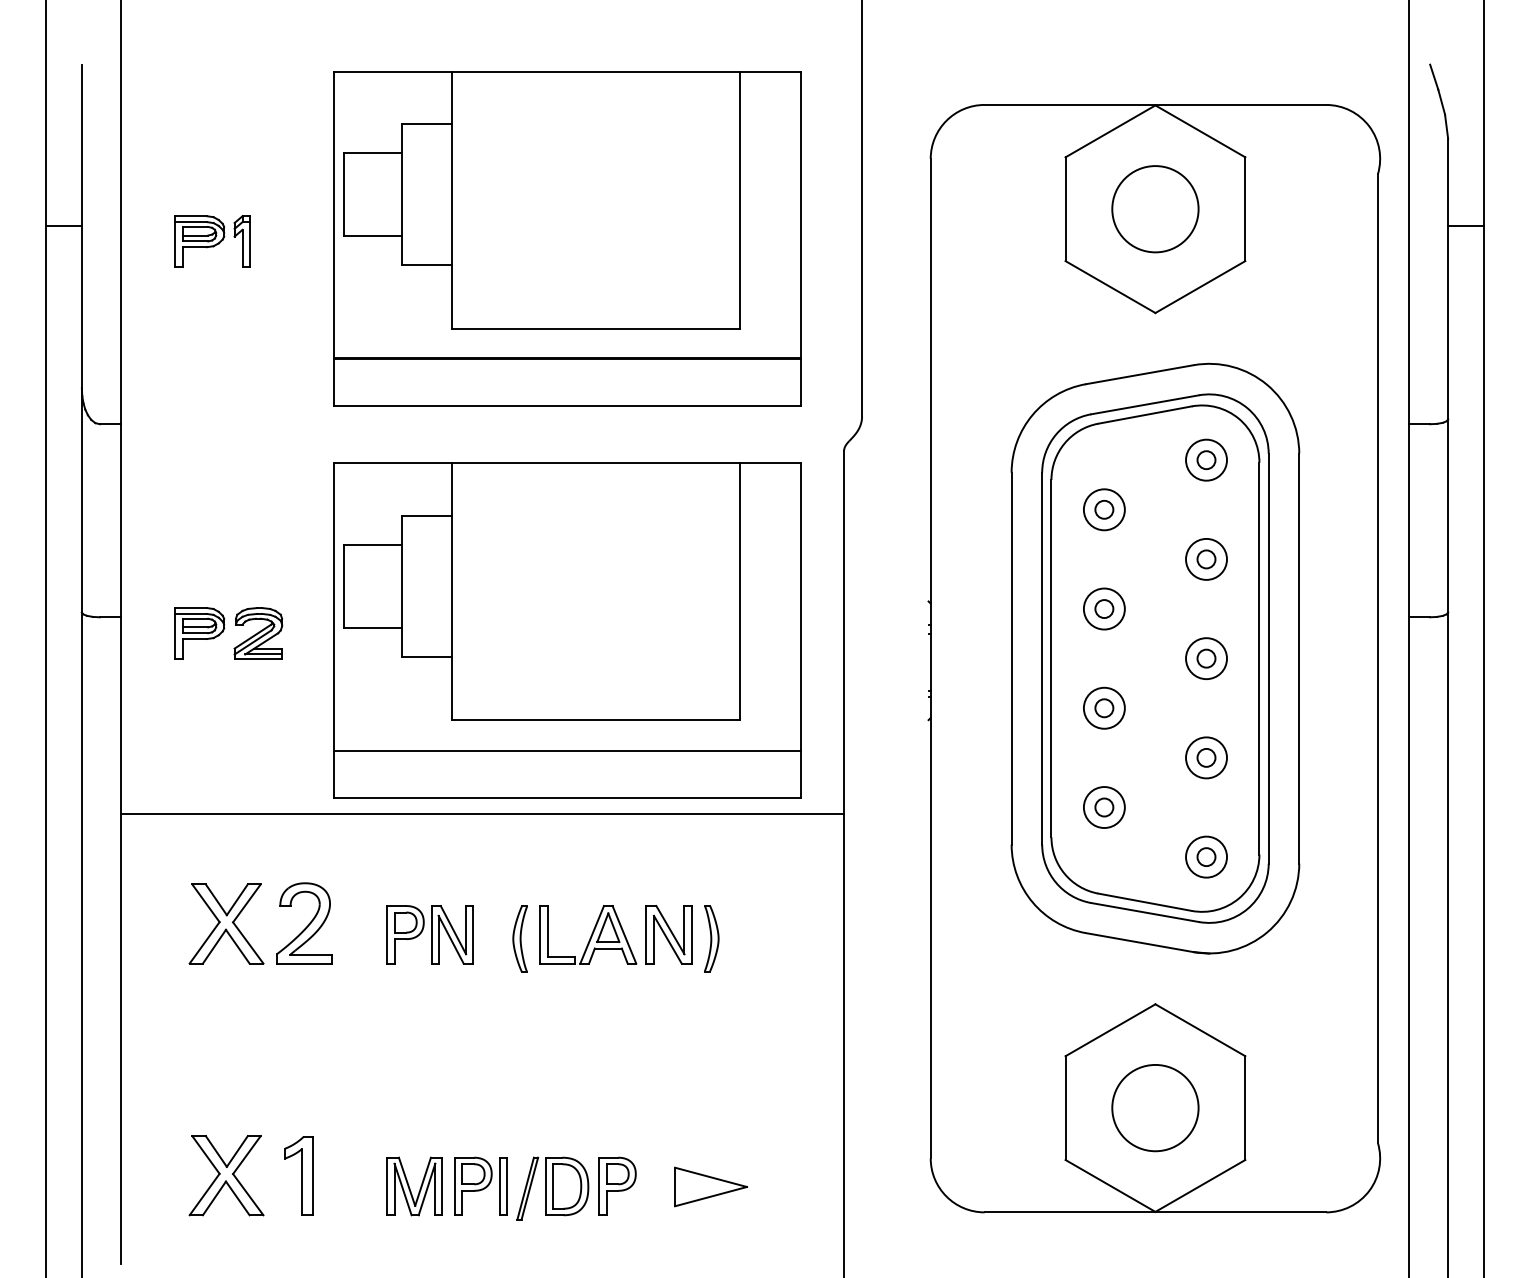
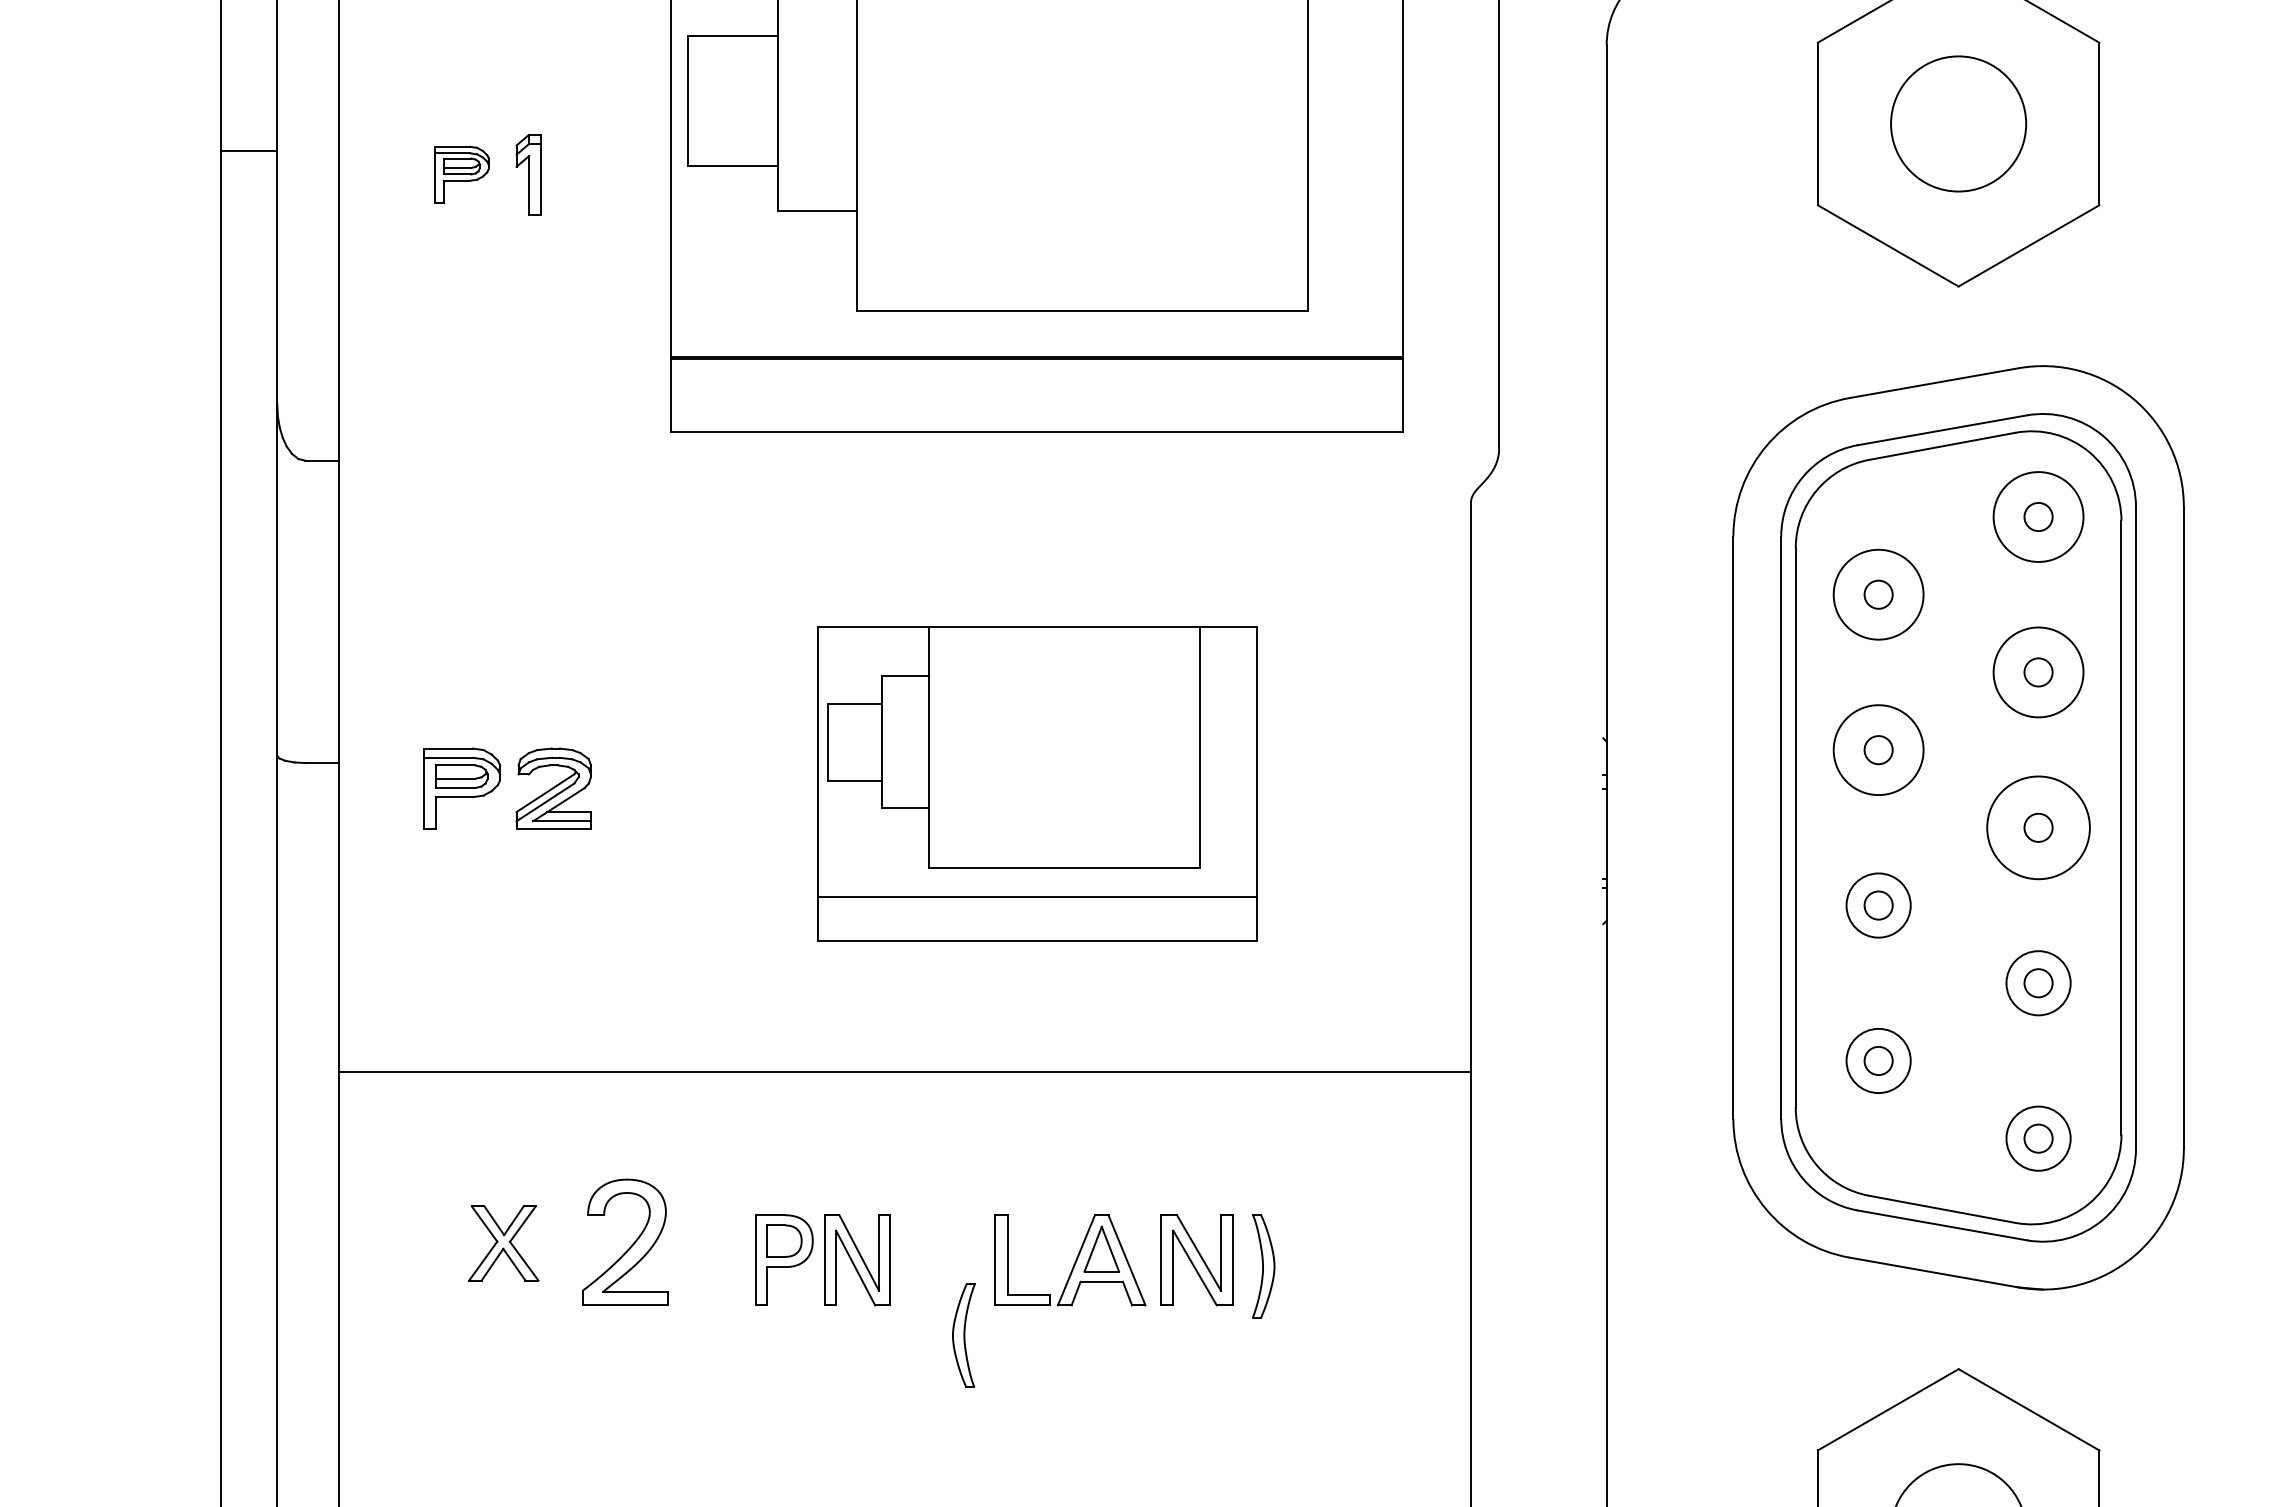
part: (199, 241) -> (461, 174), size x0.7
circle: (1206, 459) -> (2038, 515), size x1.4
circle: (1103, 509) -> (1877, 594), size x1.4
circle: (1206, 558) -> (2038, 670), size x1.4
circle: (1103, 608) -> (1877, 749), size x1.4
part: (567, 630) -> (1037, 783), size x0.6
circle: (1206, 658) -> (2038, 827), size x1.6
part: (226, 923) -> (503, 1242), size x0.6
part: (519, 938) -> (962, 1335), moved

